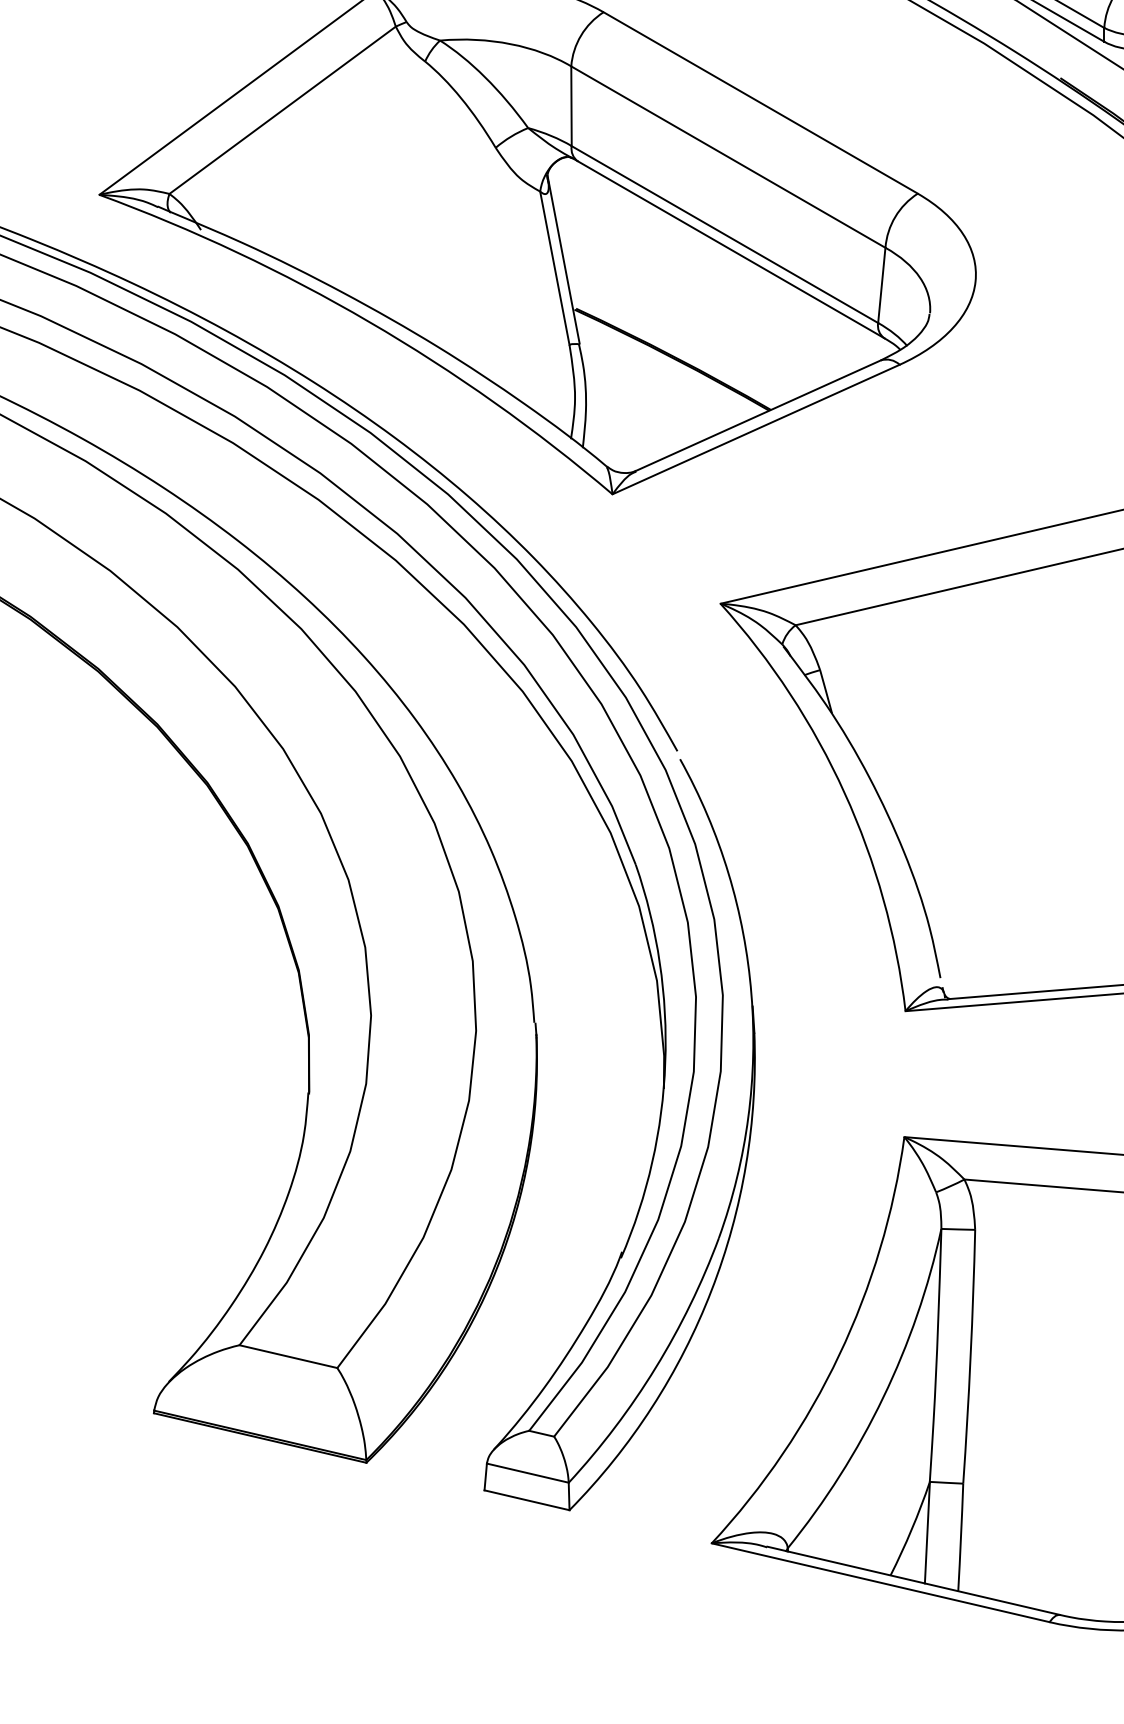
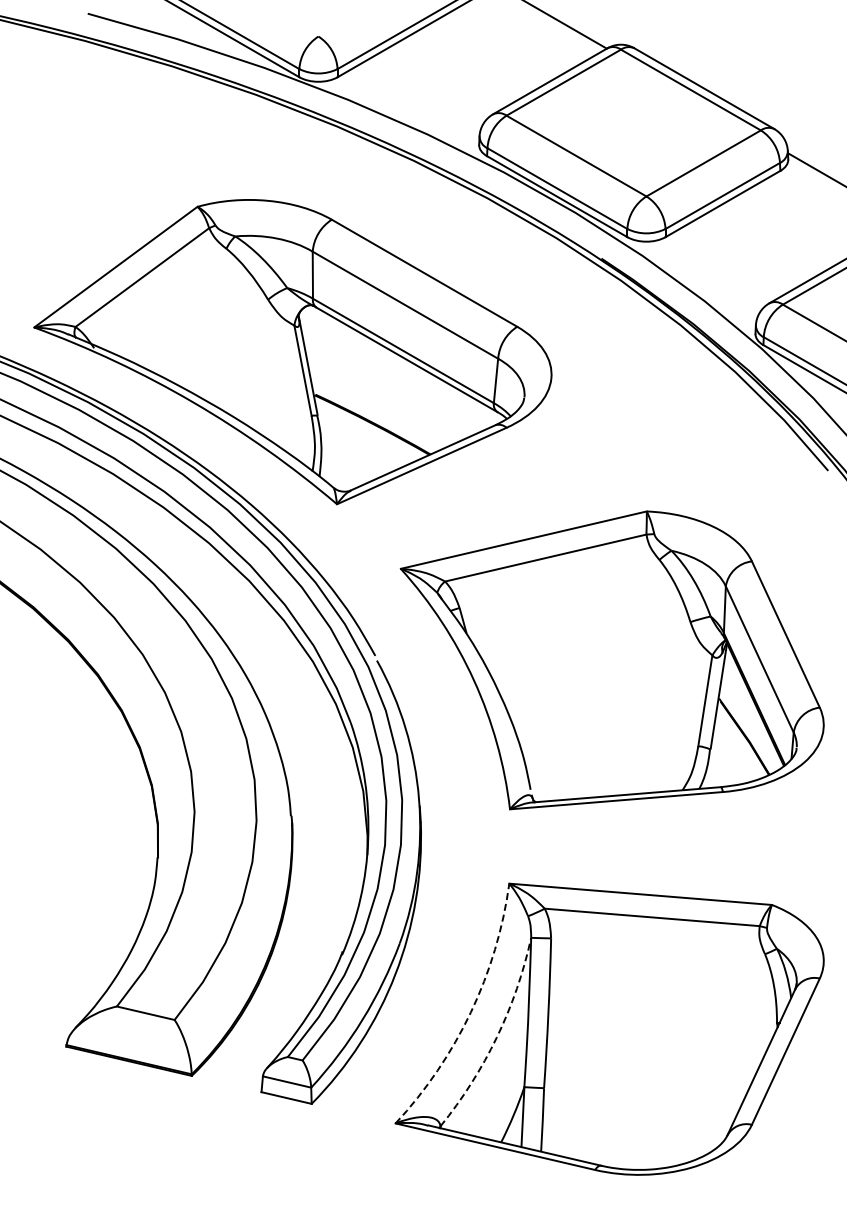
arc: (838, 1355) -> (470, 1012), solid -> dashed
arc: (882, 1397) -> (496, 1037), solid -> dashed

